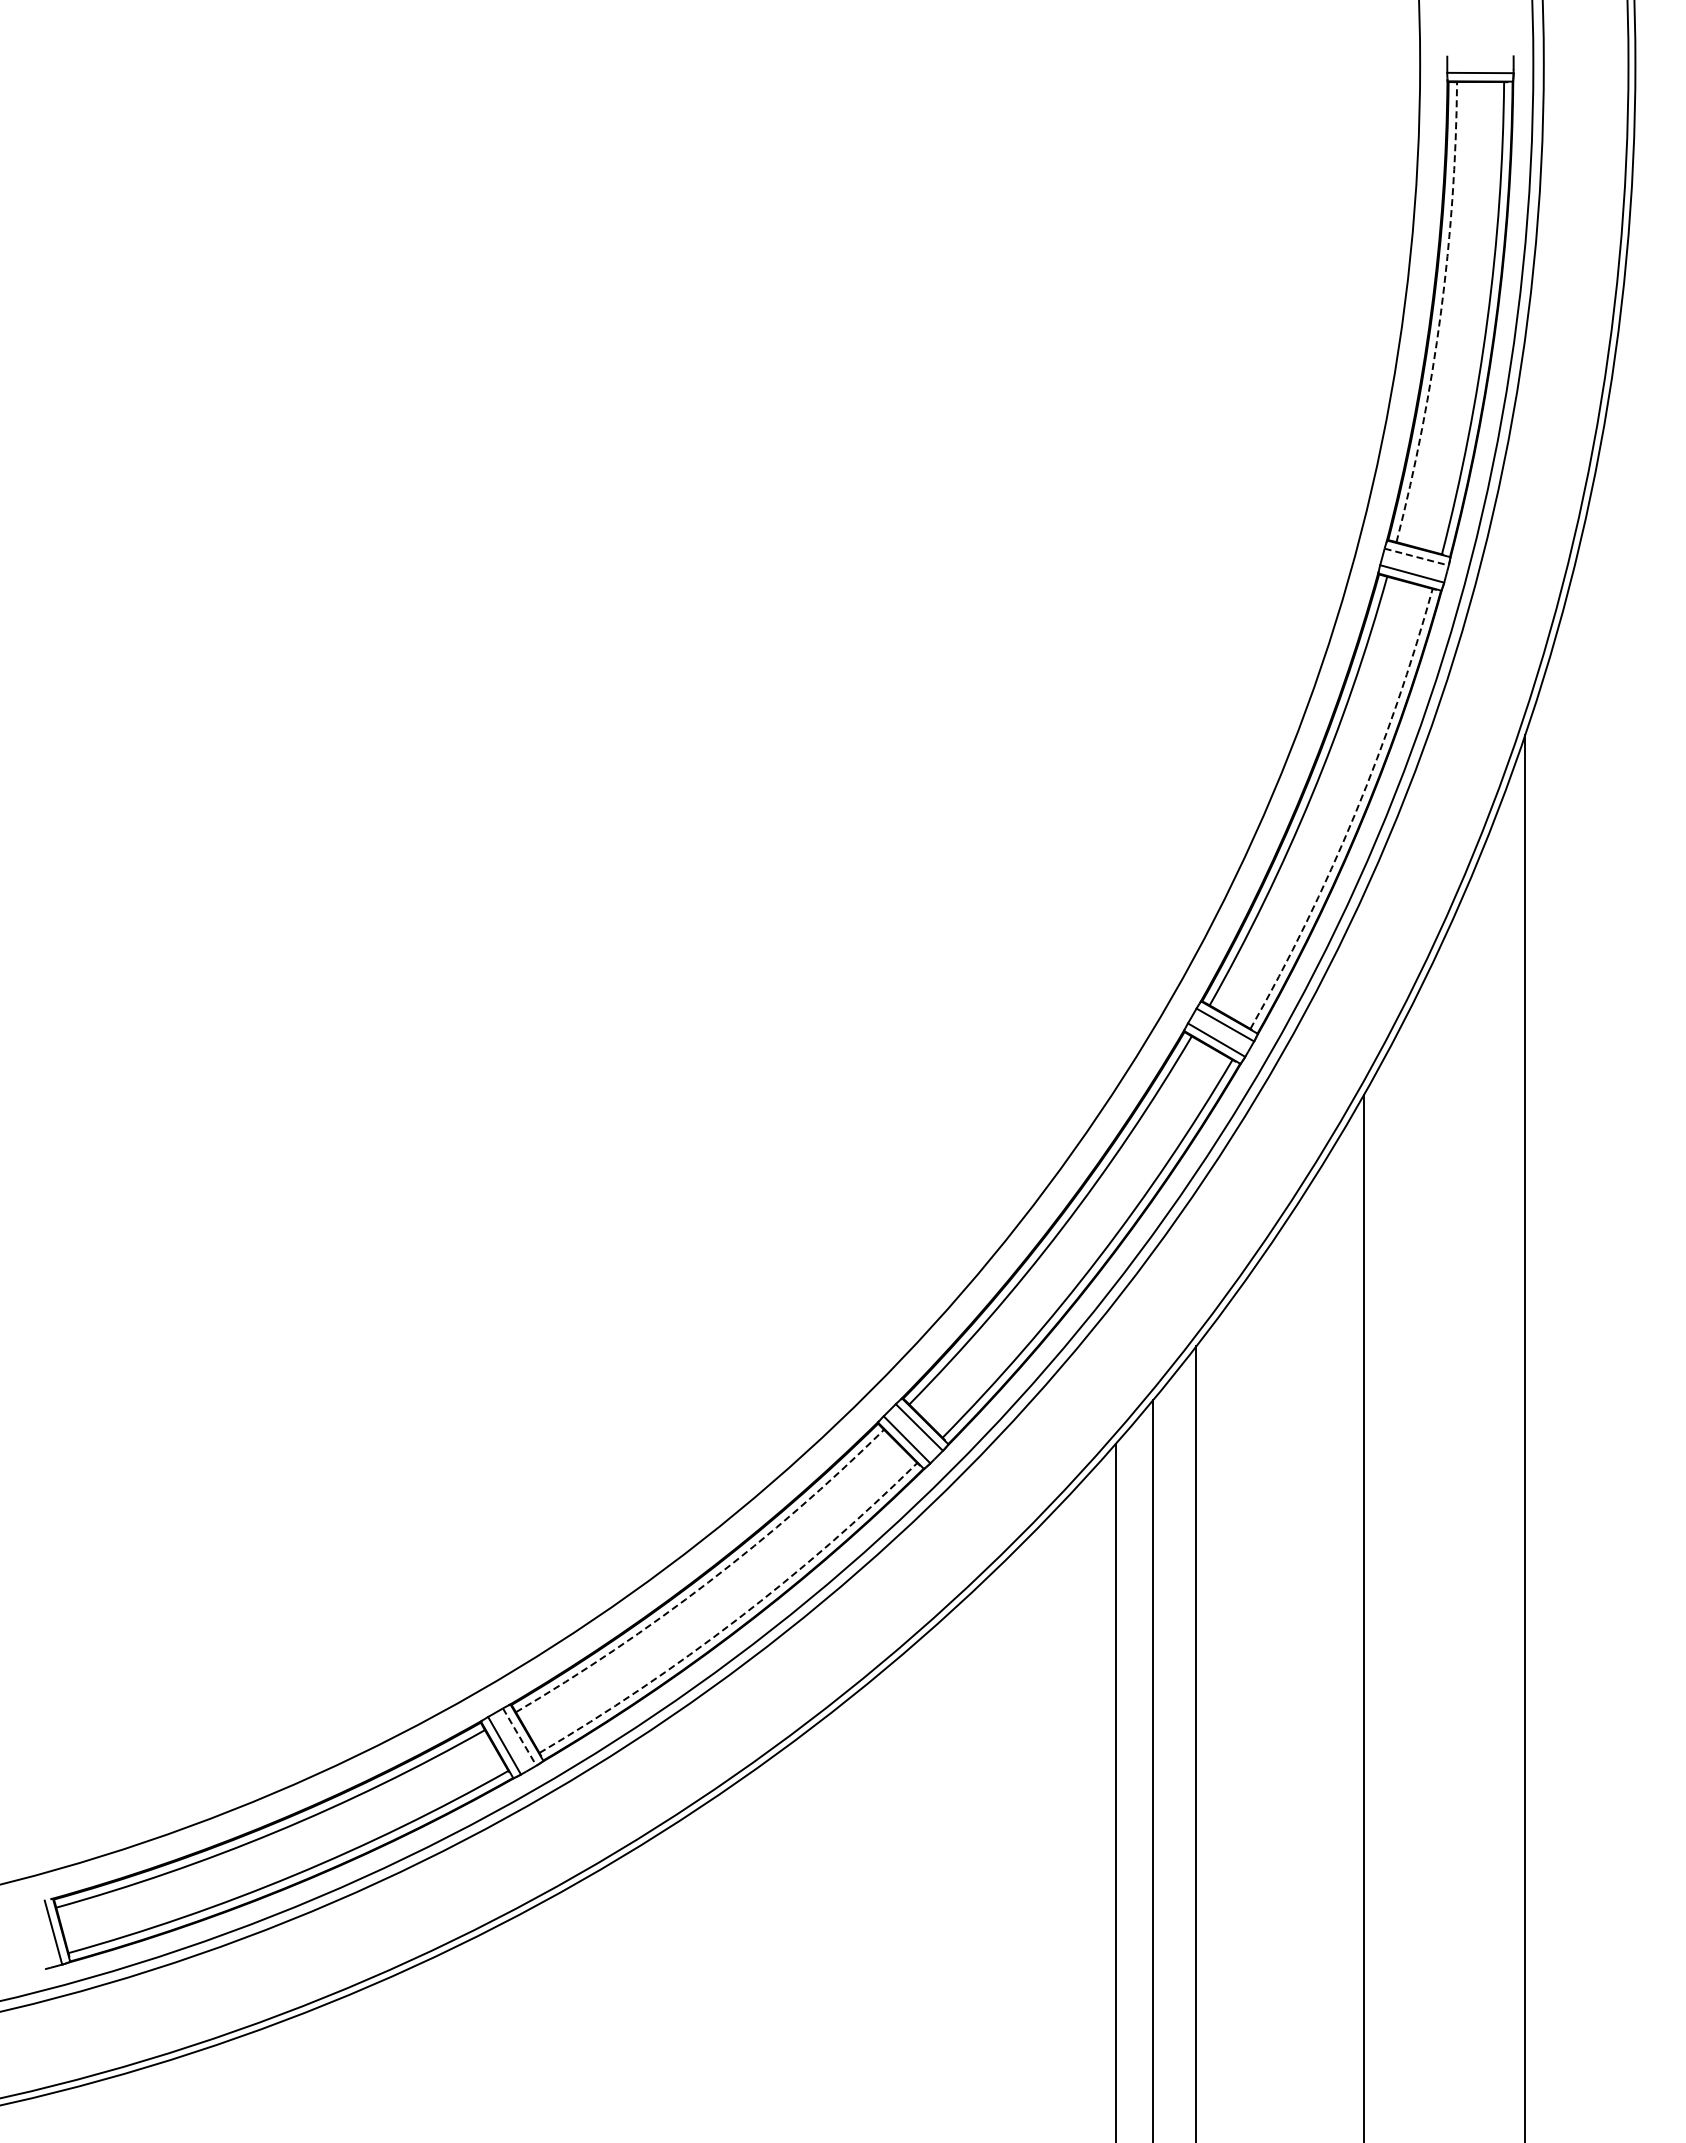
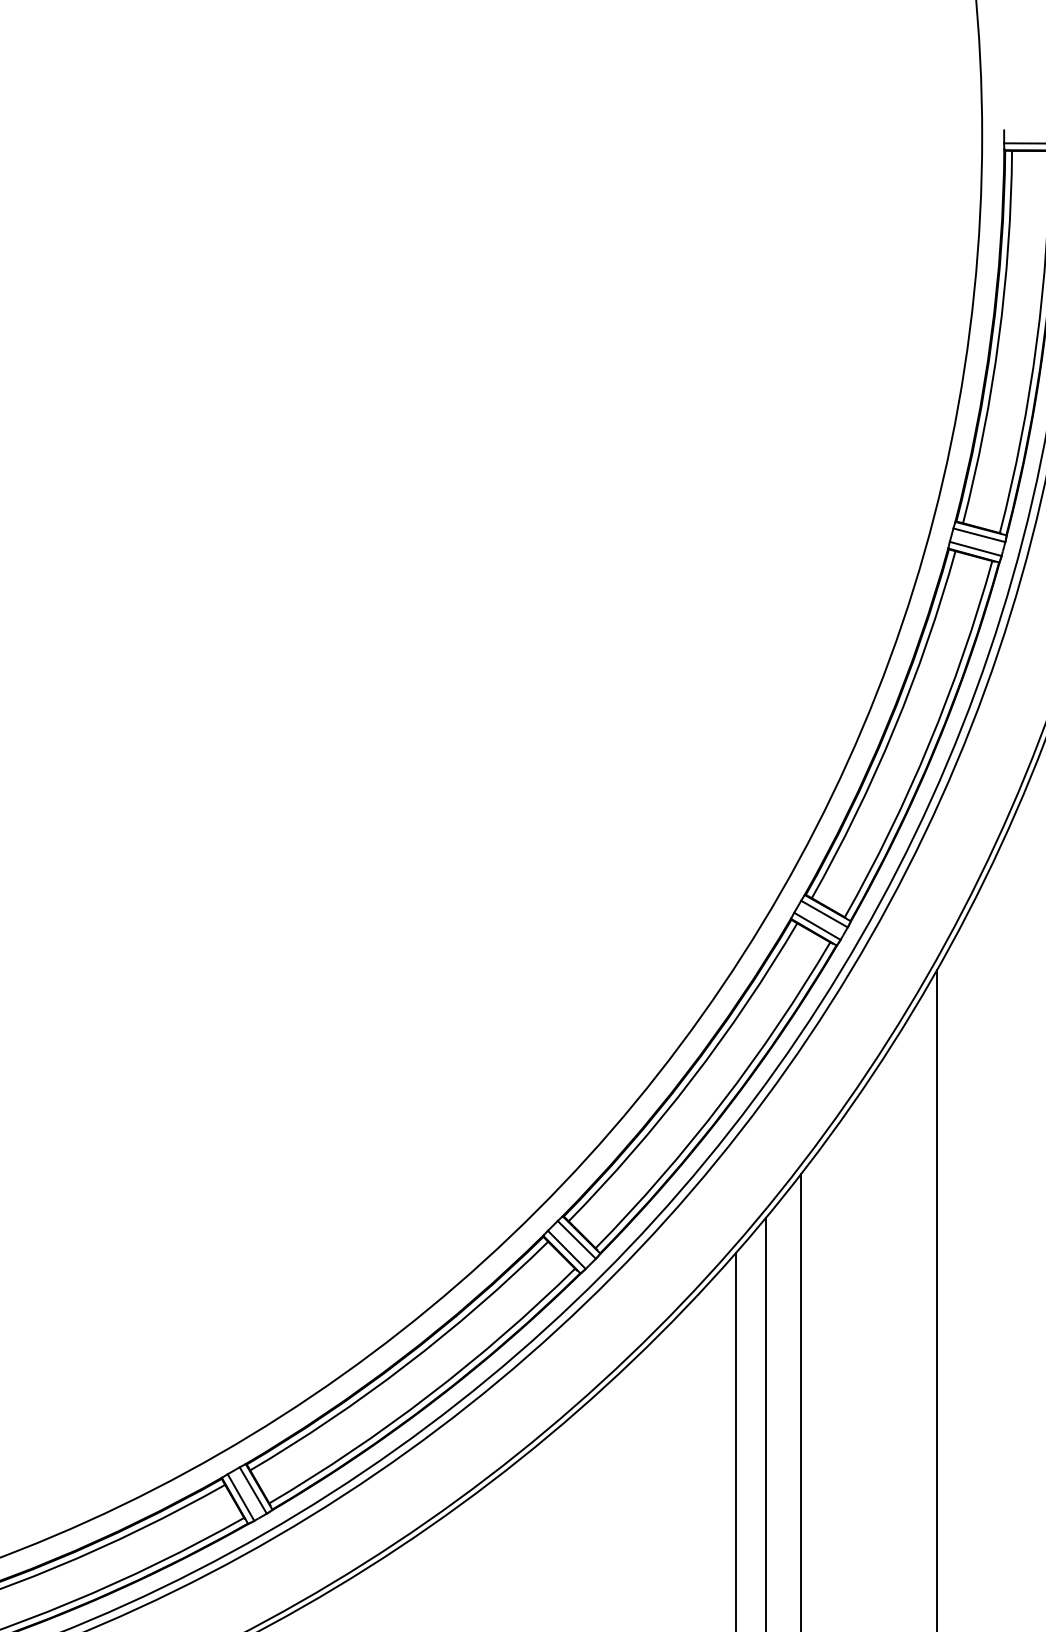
arc: (1440, 314) -> (998, 338), dashed -> solid
line: (1417, 557) -> (980, 535), dashed -> solid
arc: (1354, 814) -> (929, 743), dashed -> solid
arc: (708, 1582) -> (406, 1365), dashed -> solid
arc: (737, 1619) -> (429, 1395), dashed -> solid
line: (519, 1737) -> (253, 1490), dashed -> solid

